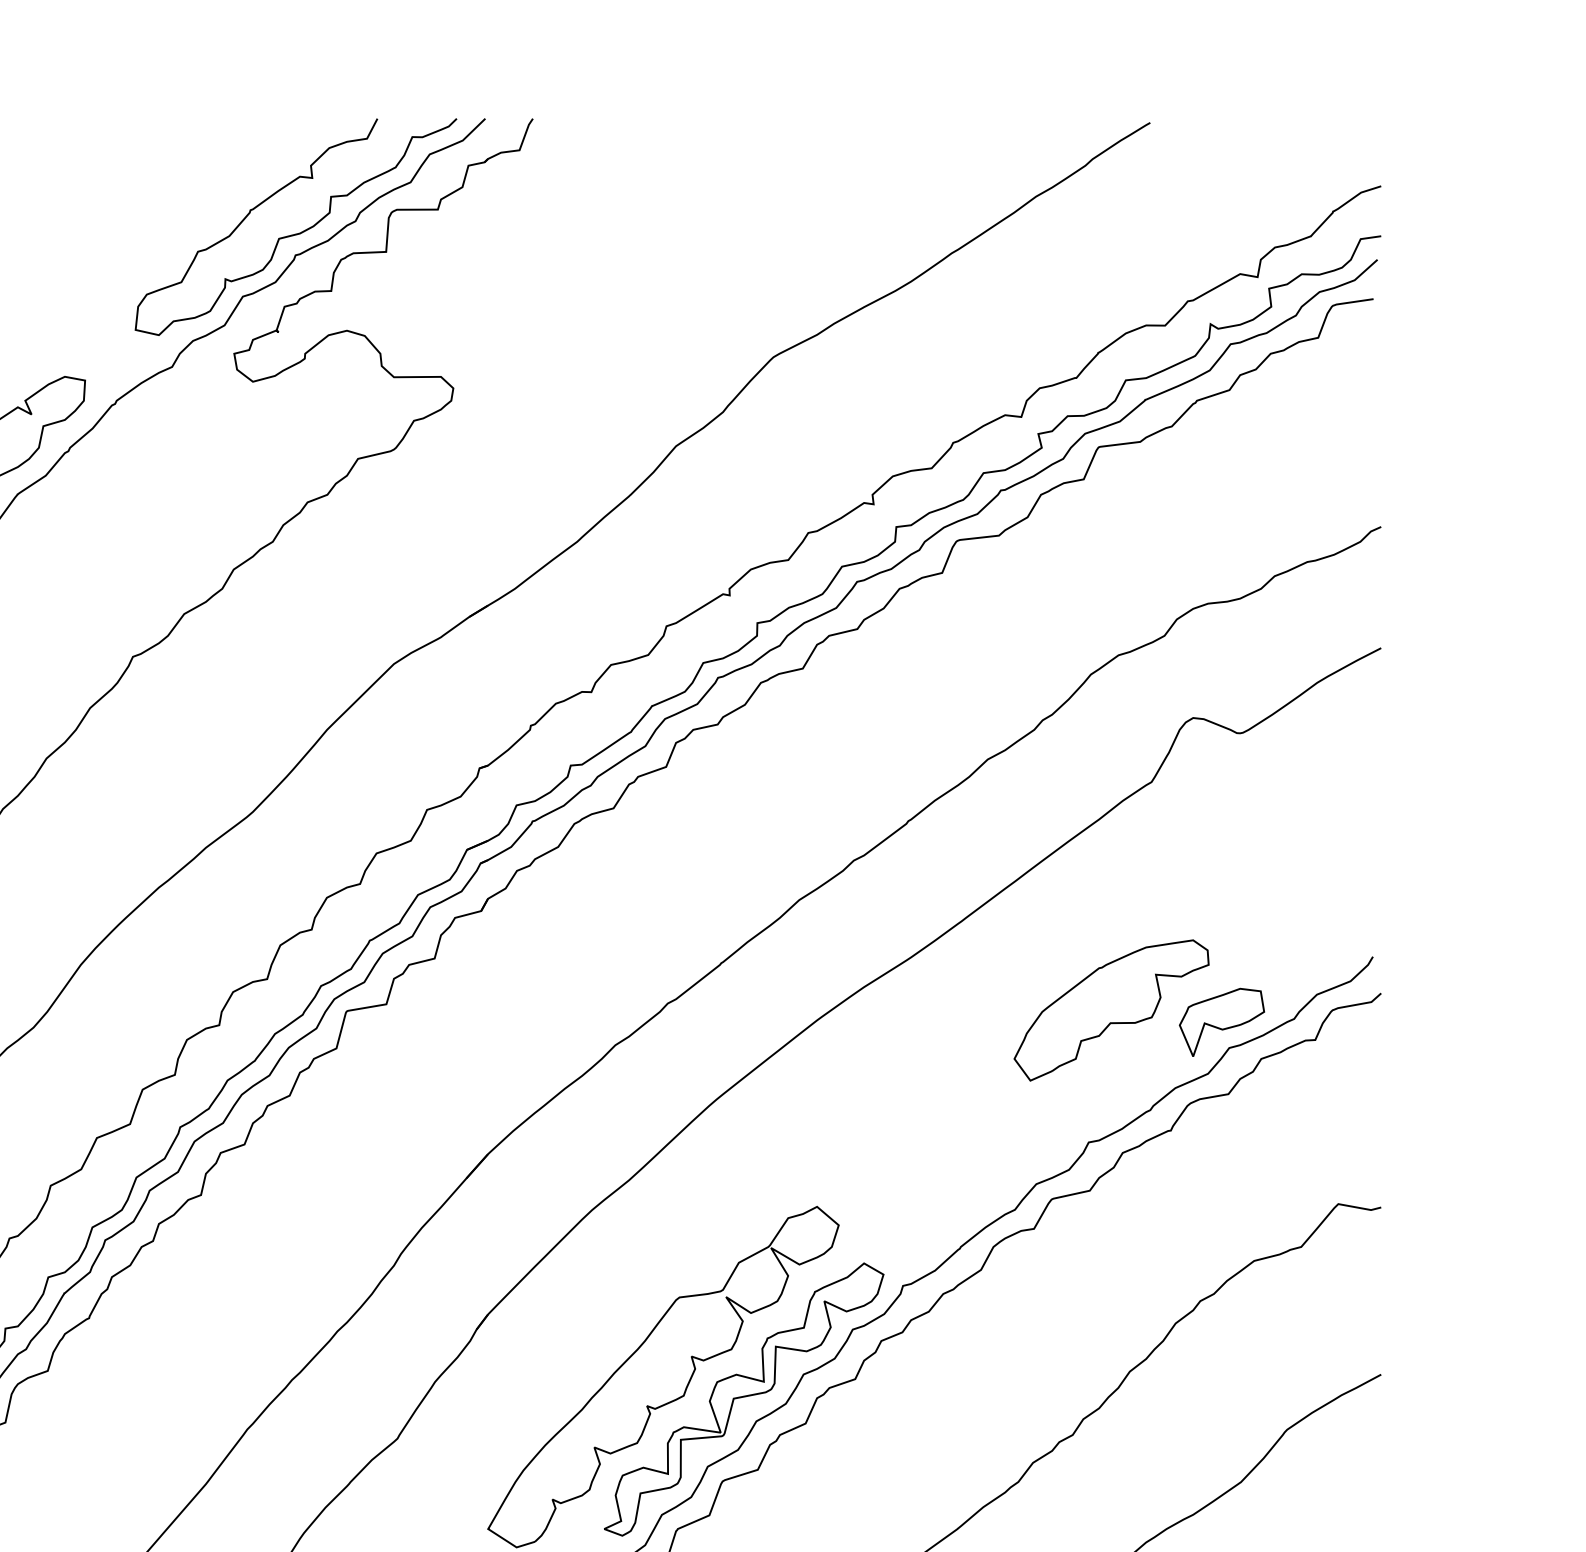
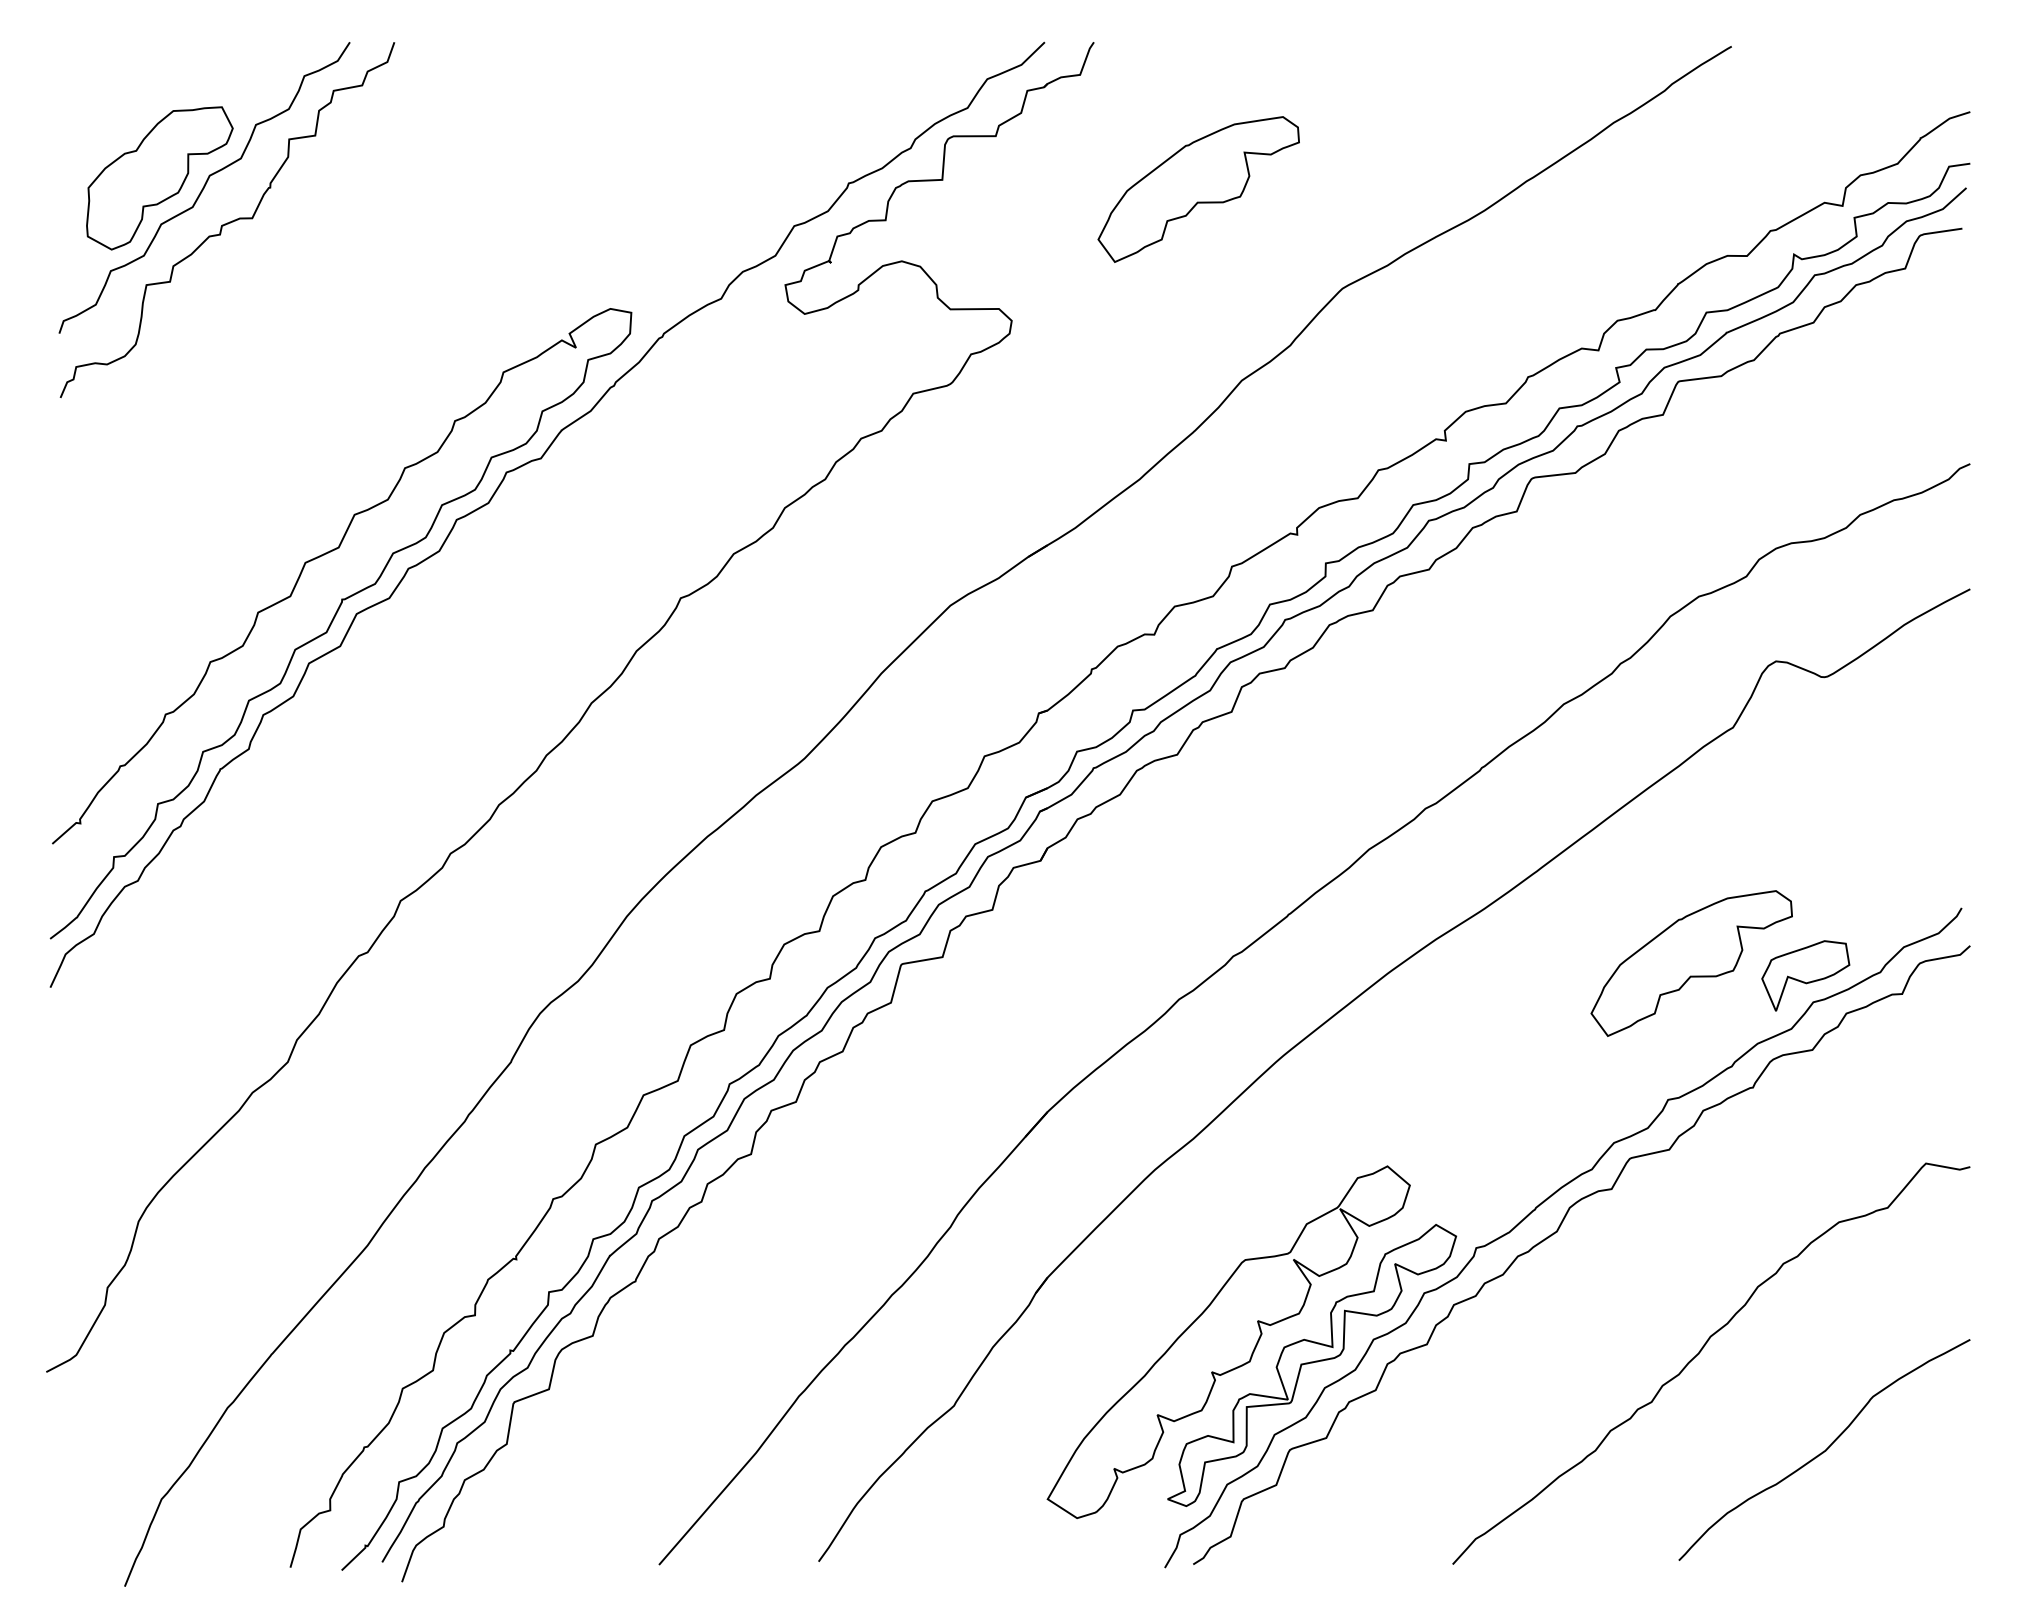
curve: (296, 233) -> (849, 160), removed
part: (634, 261) -> (1198, 189), added

